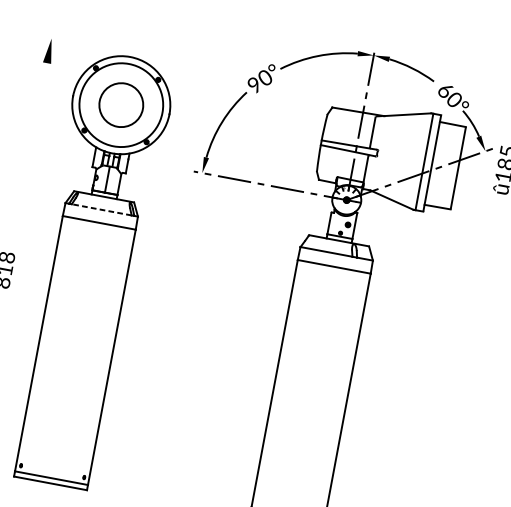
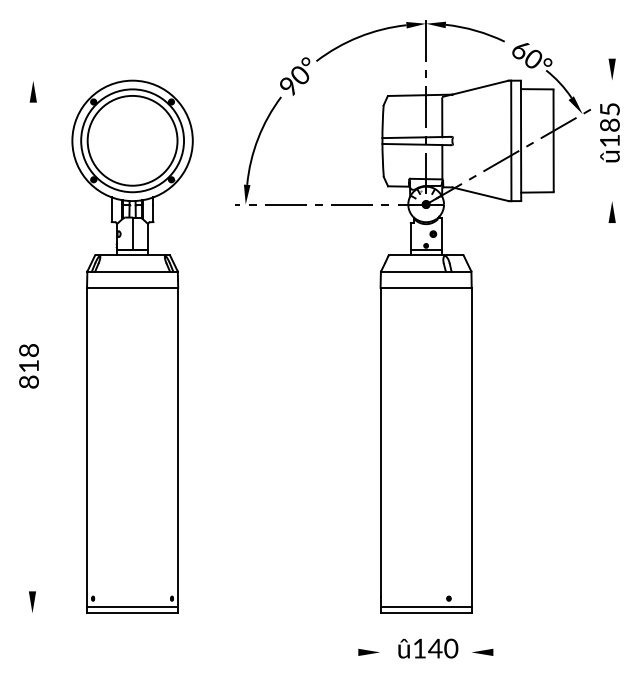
part: (48, 50) -> (32, 91), size x0.71
circle: (121, 104) -> (132, 140), size x1.67
line: (101, 209) -> (132, 271), dashed -> solid
part: (494, 233) -> (611, 211), added

